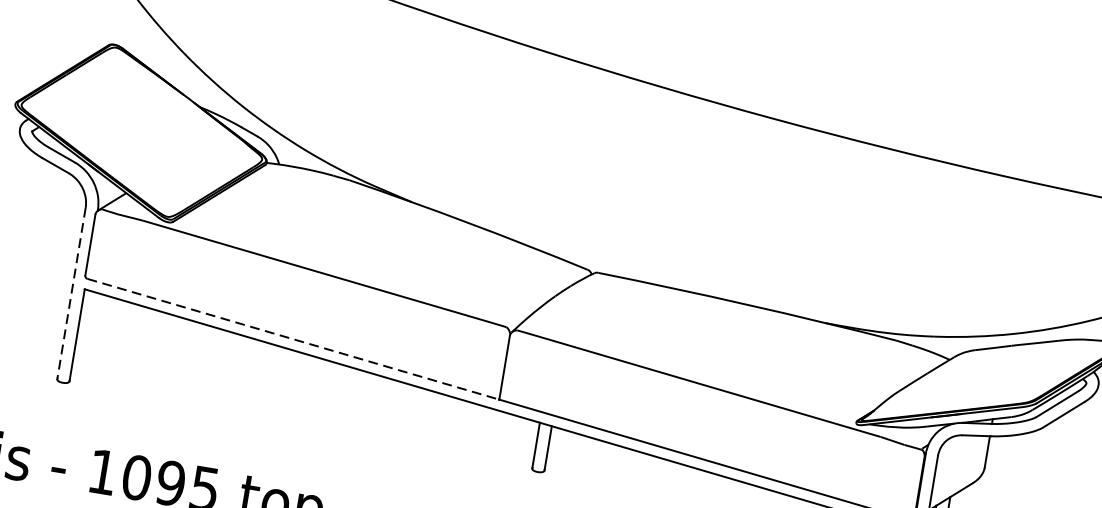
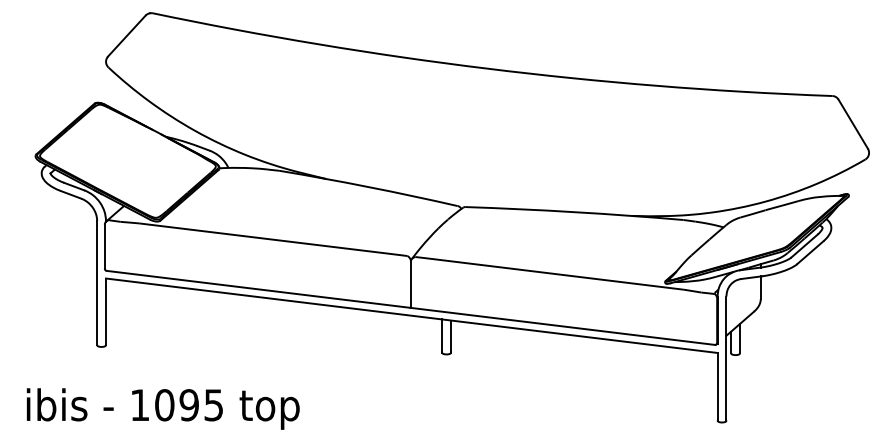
line: (72, 292) -> (97, 282), dashed -> solid
line: (294, 339) -> (259, 289), dashed -> solid

